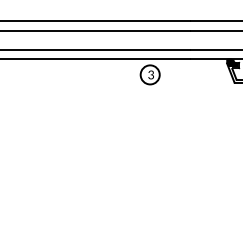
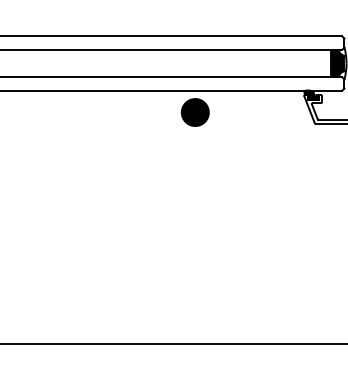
fill: (149, 74) -> (194, 112), added

